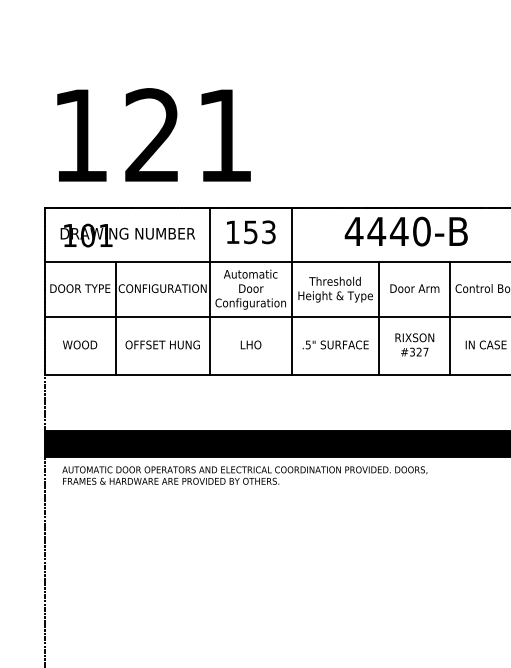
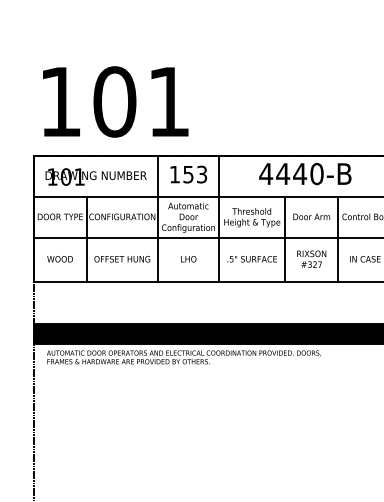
text: (152, 135) -> (114, 101), 121 -> 101

